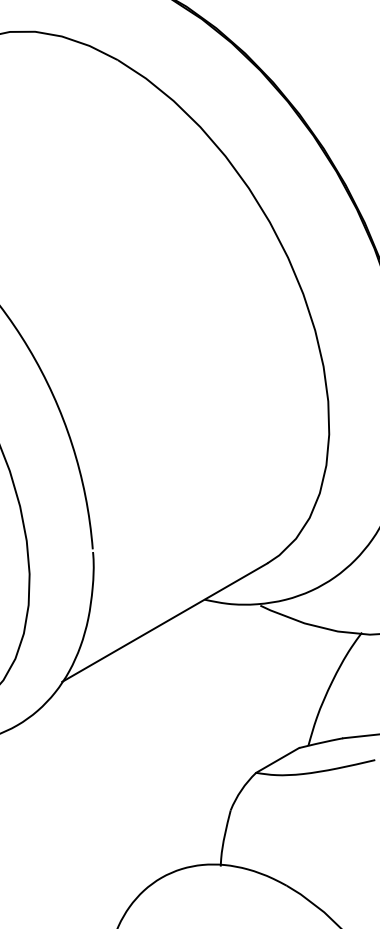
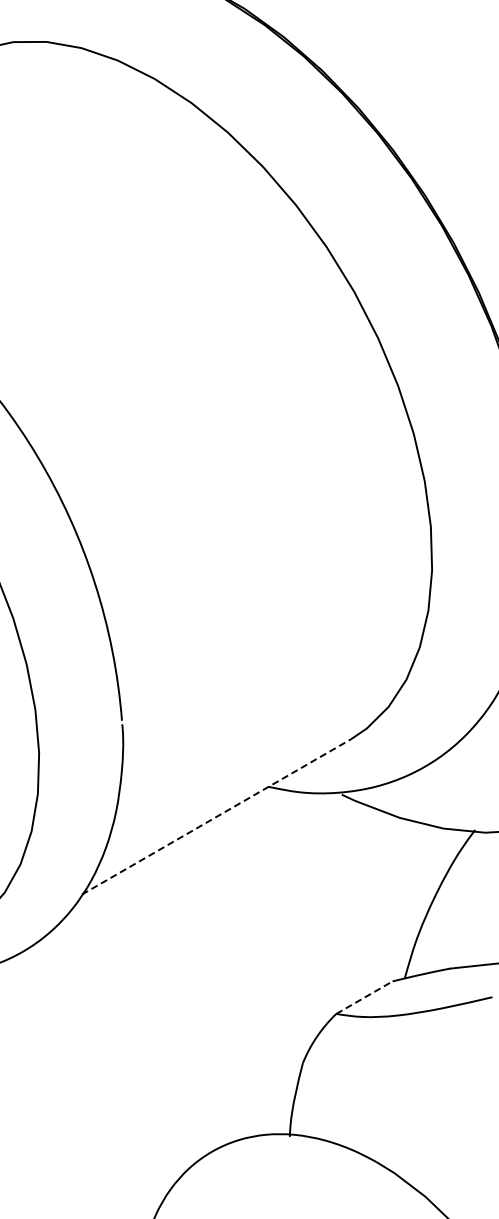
line: (164, 622) -> (216, 816), solid -> dashed
line: (277, 760) -> (364, 997), solid -> dashed

